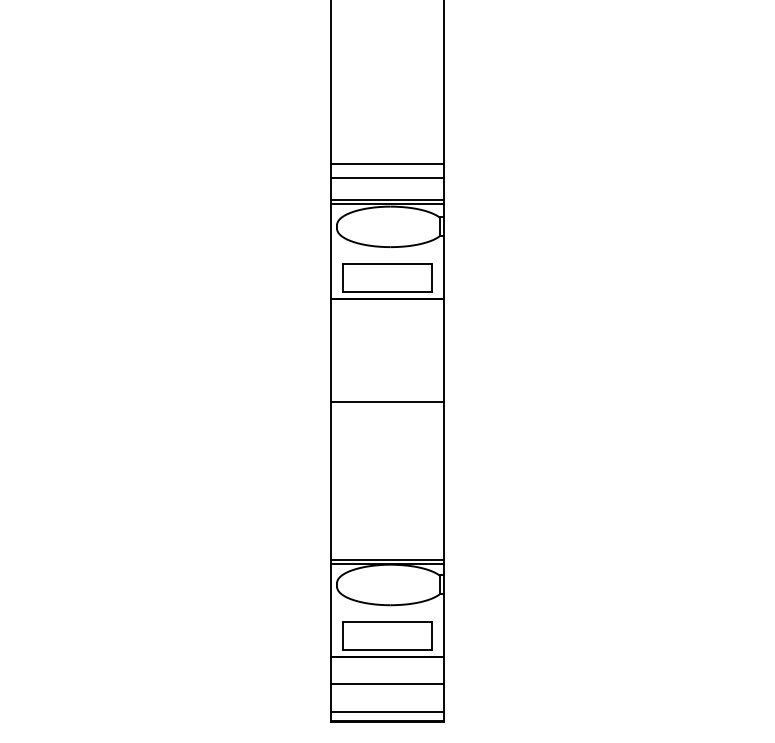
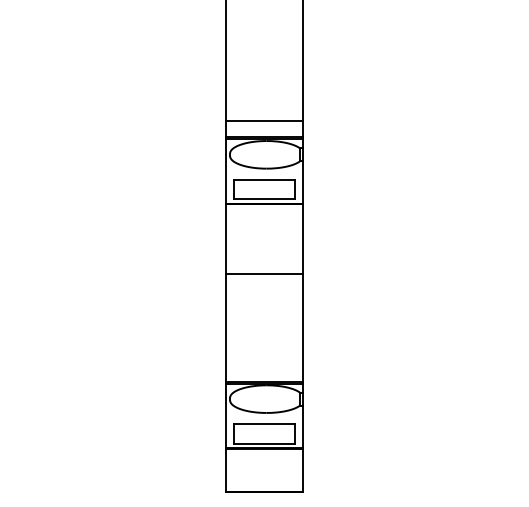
line: (387, 163) -> (264, 111), removed
line: (387, 685) -> (264, 467), removed
line: (387, 713) -> (264, 486), removed

